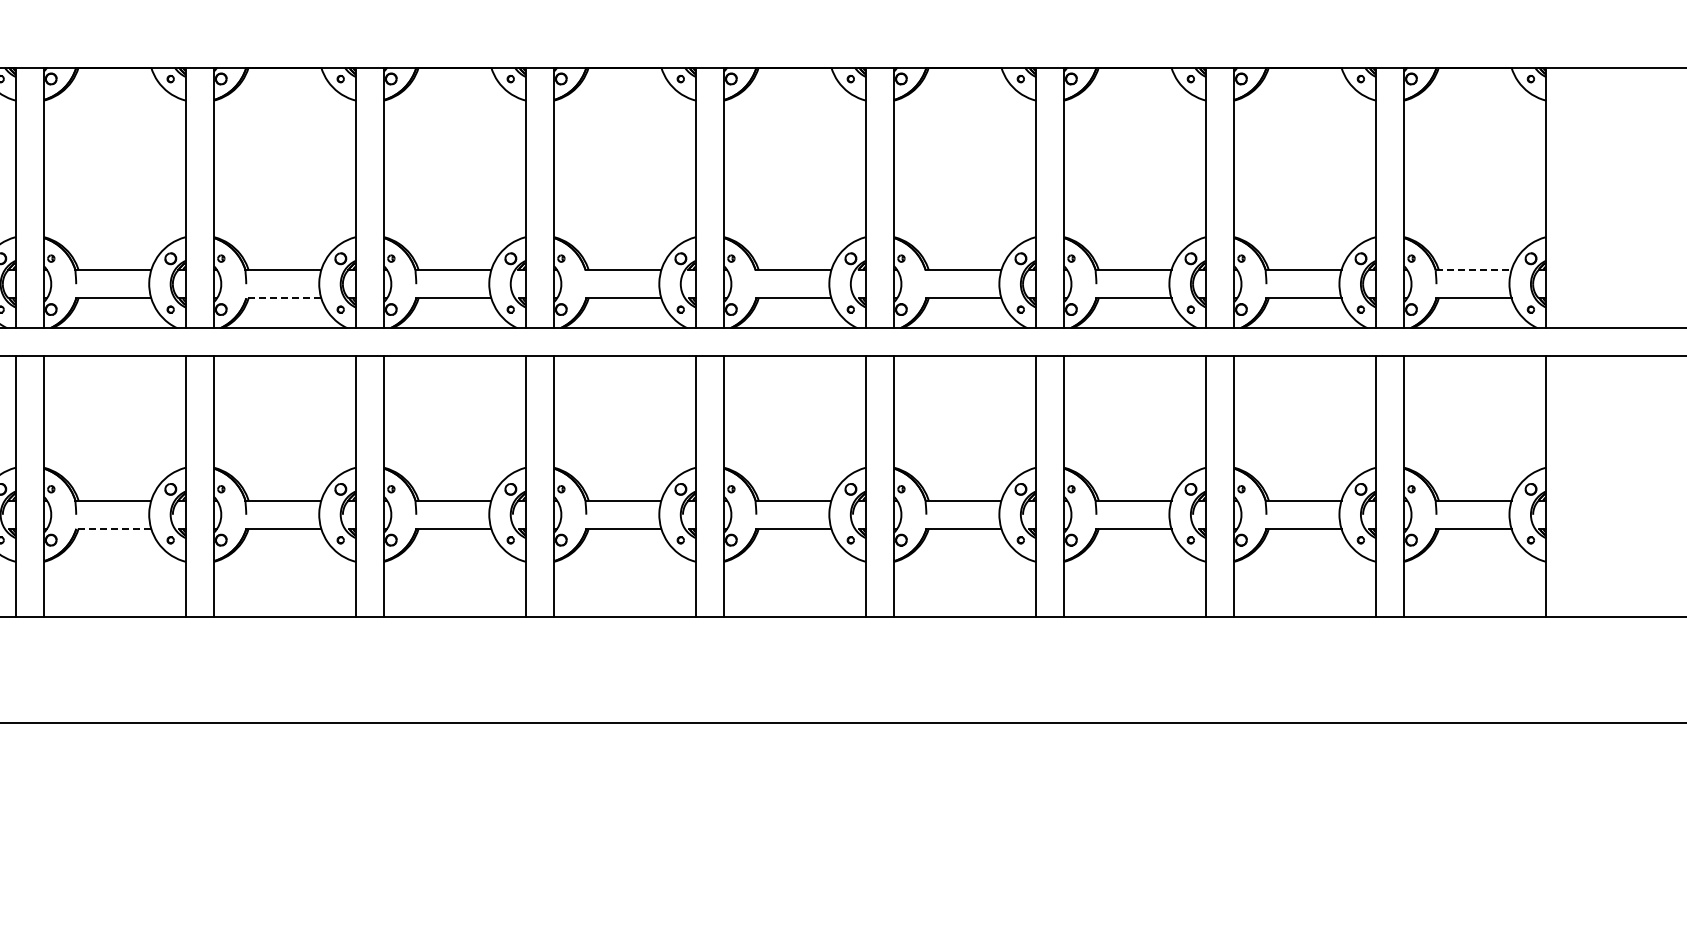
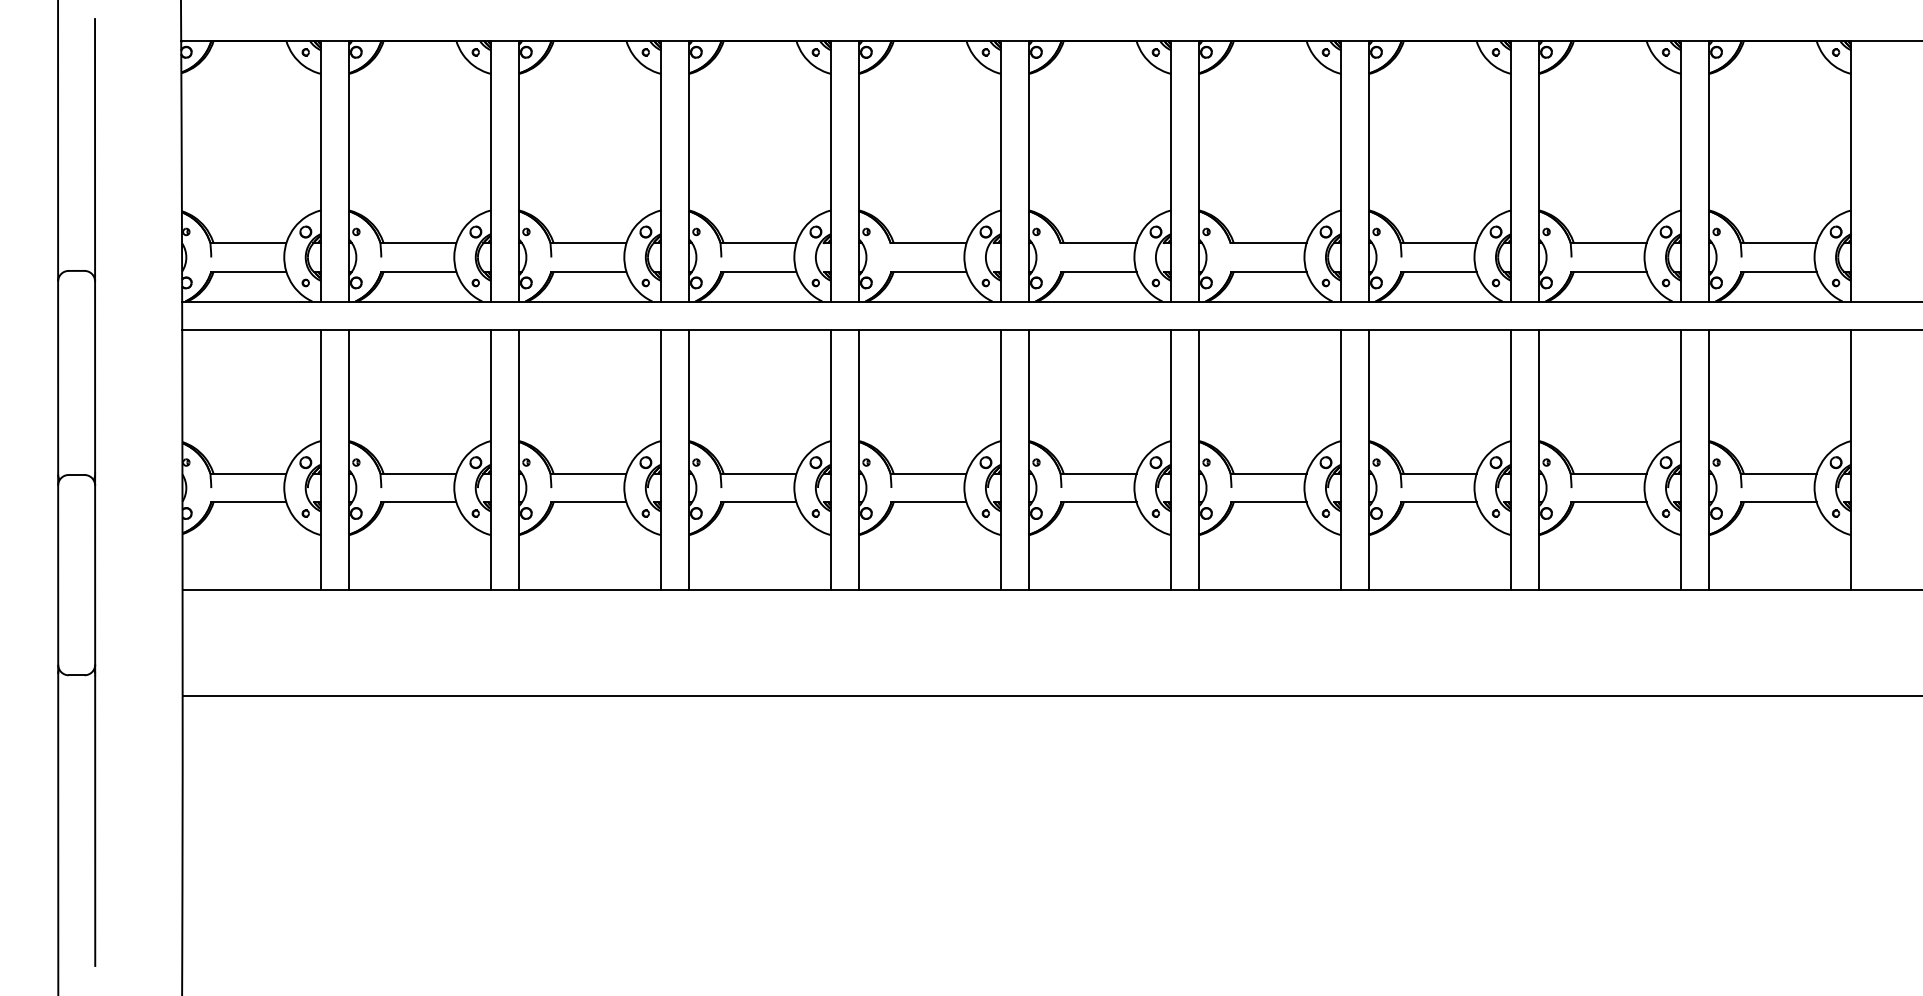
line: (1473, 270) -> (1778, 243), dashed -> solid
line: (283, 298) -> (588, 271), dashed -> solid
line: (113, 529) -> (418, 502), dashed -> solid

